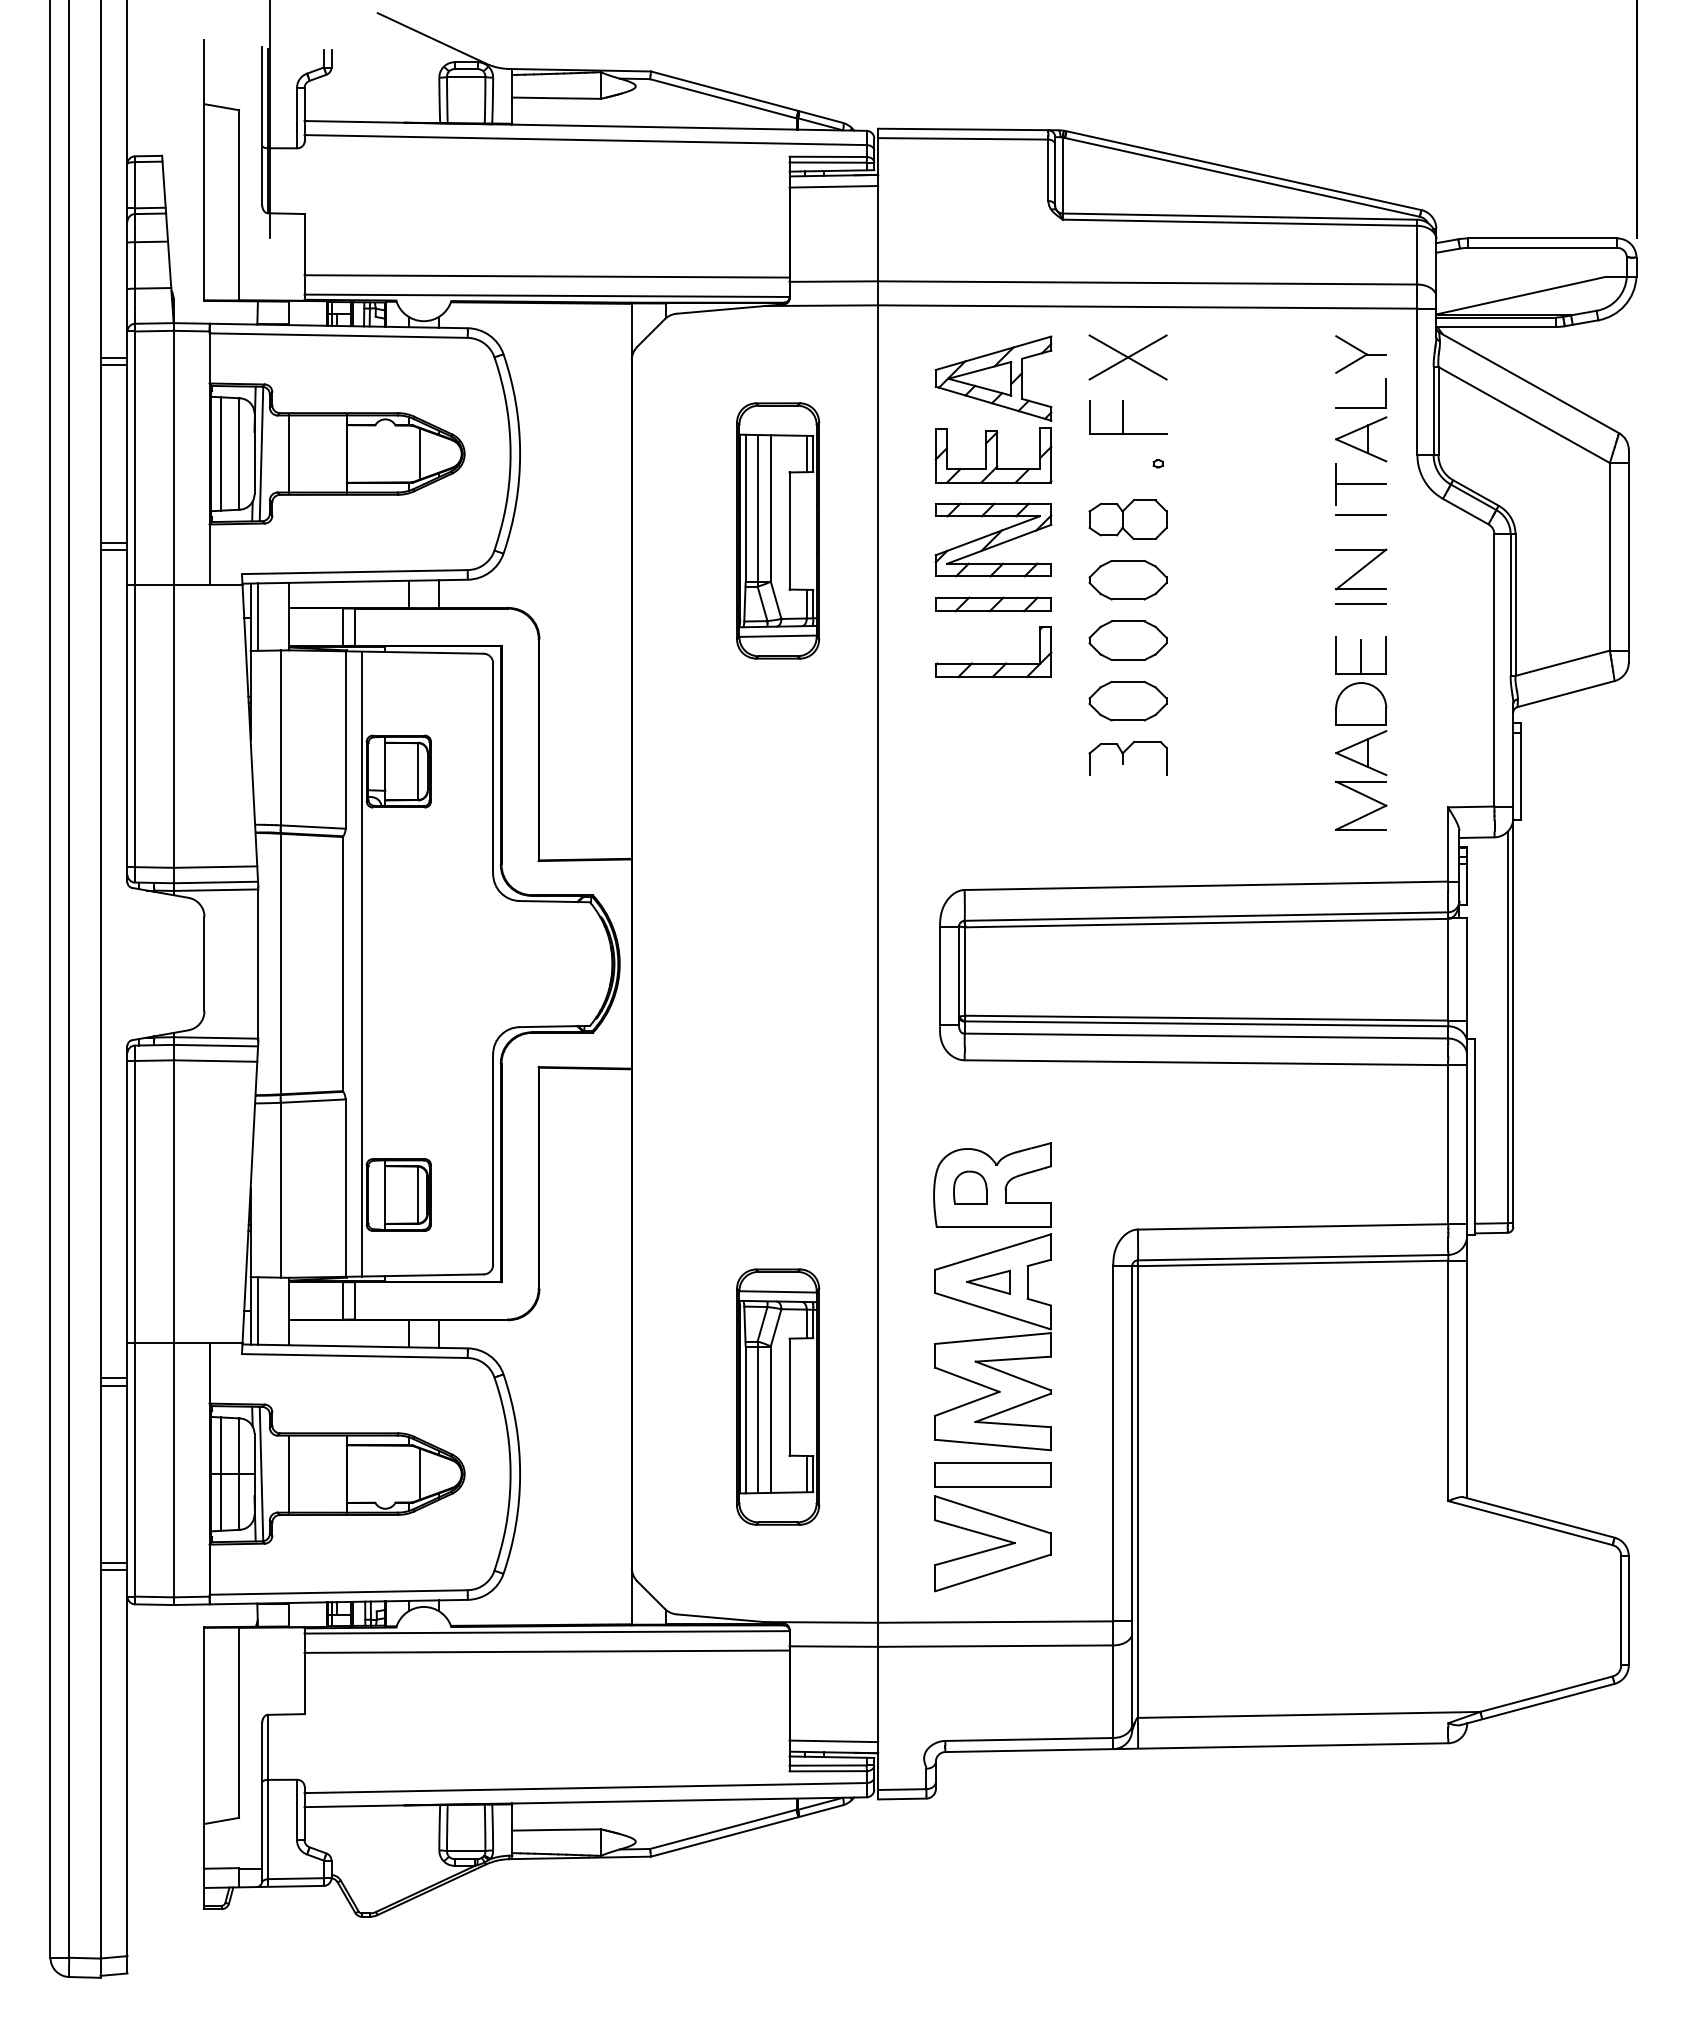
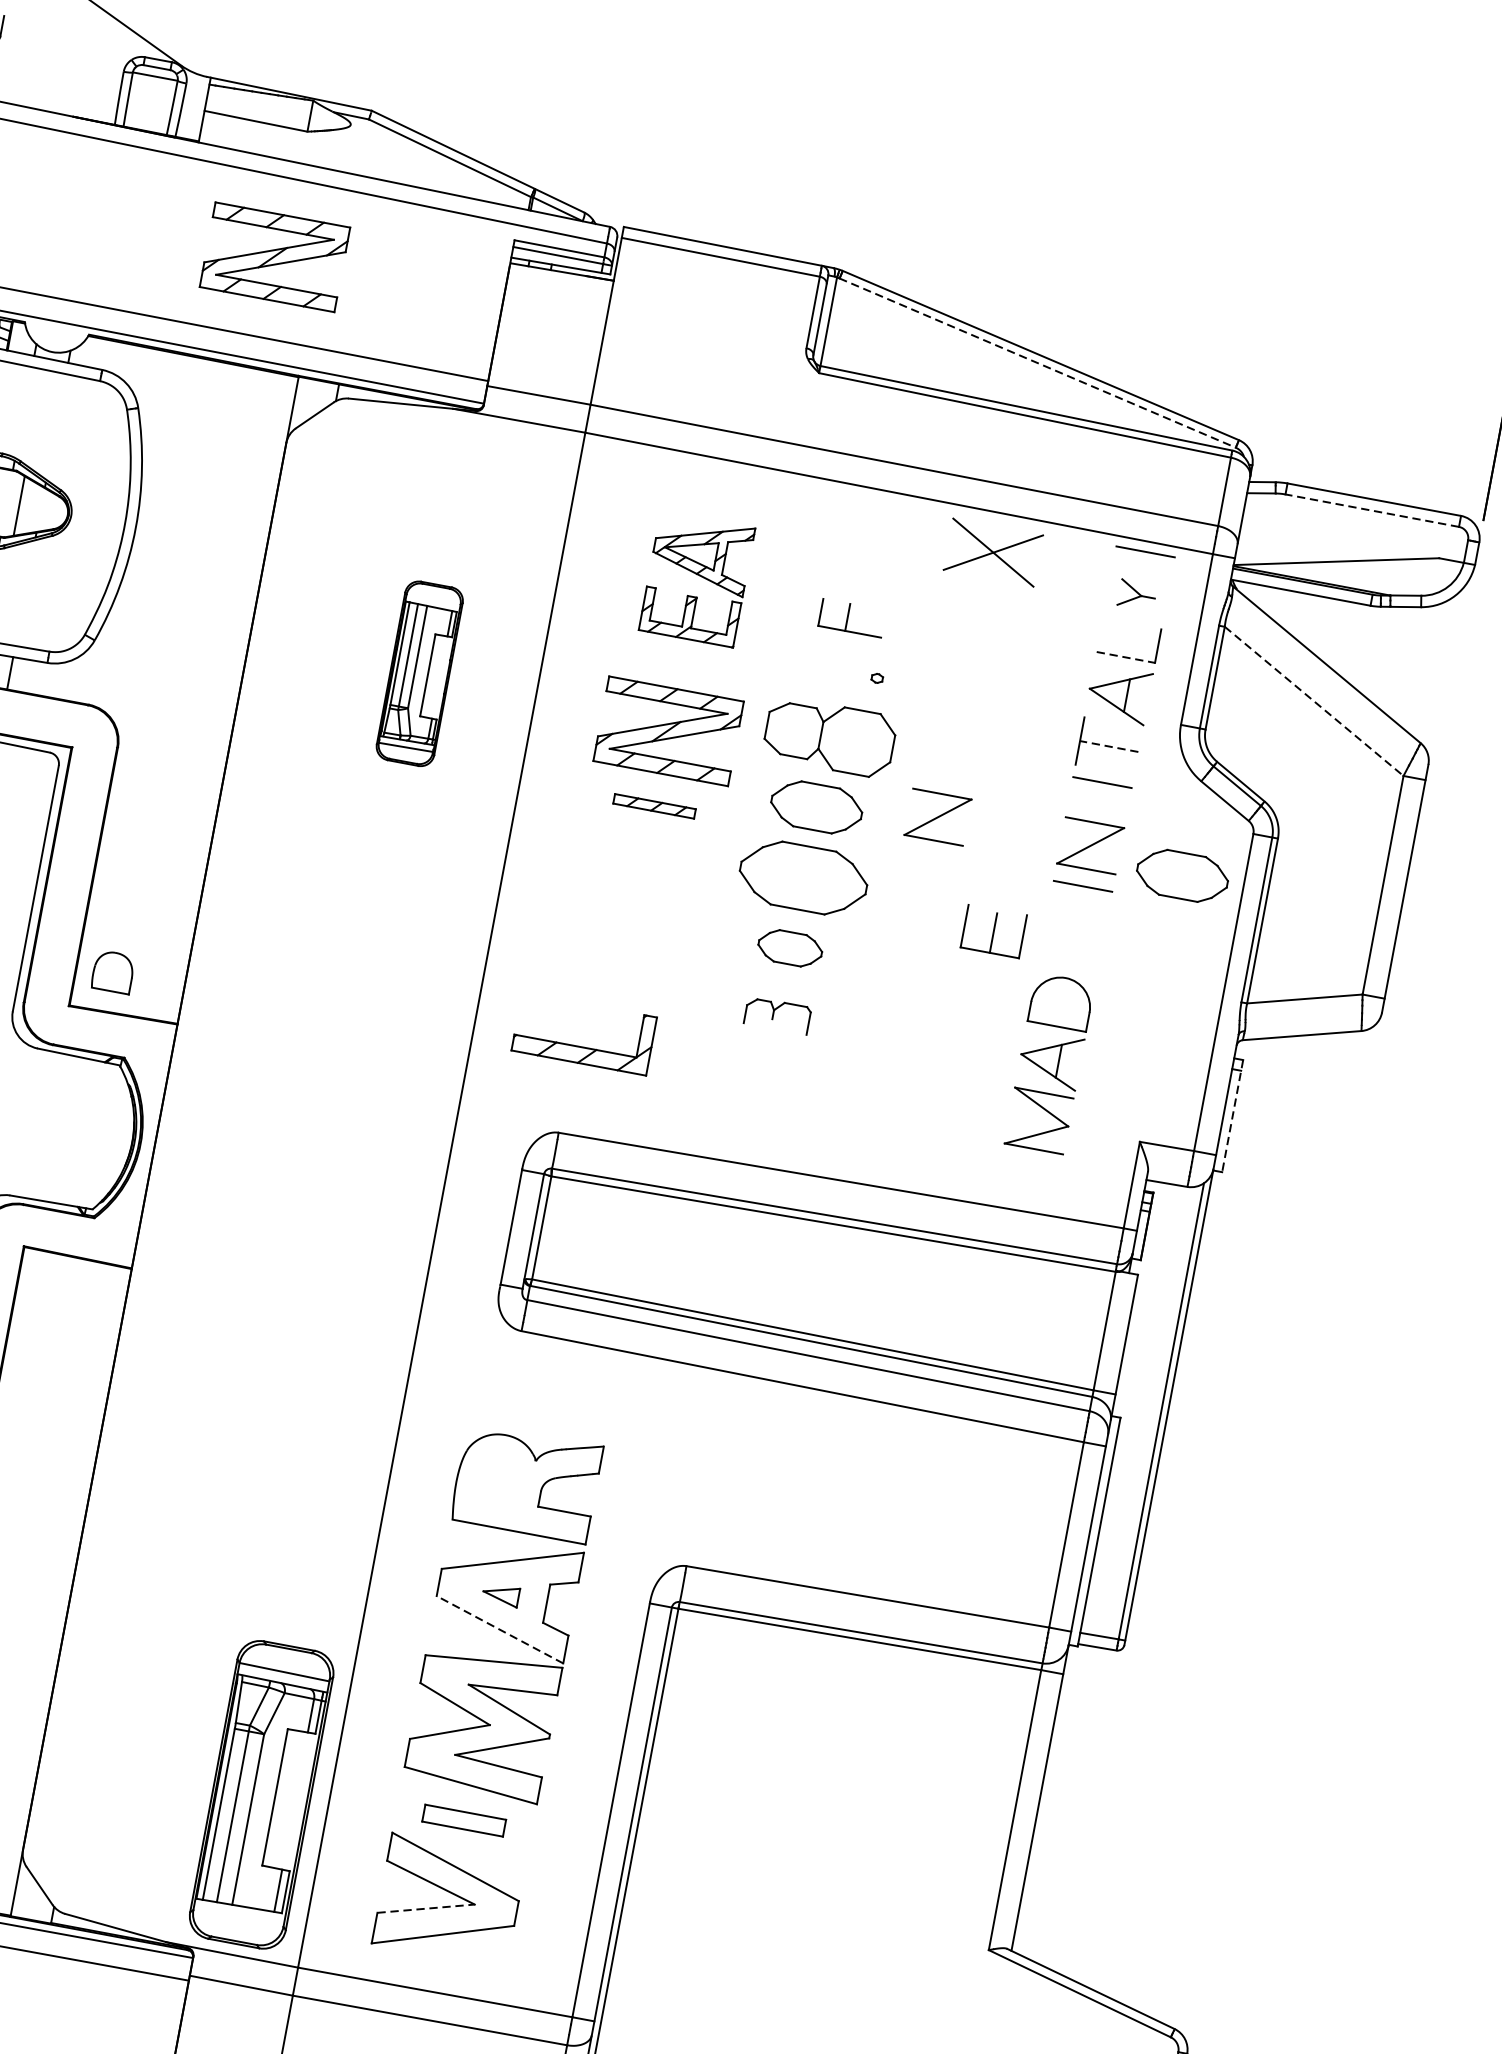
line: (1242, 177) -> (1037, 363), solid -> dashed
line: (833, 186) -> (559, 284), removed
part: (593, 207) -> (275, 256), added
line: (1542, 247) -> (1371, 510), solid -> dashed
line: (1360, 316) -> (1144, 550), added
part: (1360, 354) -> (1136, 595), size x0.6
part: (1127, 357) -> (992, 552), moved
line: (1361, 407) -> (1126, 657), solid -> dashed
part: (993, 409) -> (697, 579), size x0.7
line: (1524, 415) -> (1314, 701), solid -> dashed
part: (1128, 417) -> (852, 617), size x0.7
line: (1360, 484) -> (1108, 746), solid -> dashed
part: (1127, 519) -> (829, 736), size x1.4
part: (778, 530) -> (420, 673), size x0.6
part: (1230, 569) -> (938, 817), added
part: (1441, 579) -> (1181, 874), added
part: (993, 604) -> (654, 806), size x0.6
part: (1127, 640) -> (802, 877), size x1.4
part: (1360, 655) -> (992, 931), moved
part: (993, 663) -> (581, 1047), moved
part: (1127, 700) -> (789, 947), size x0.7
part: (1127, 758) -> (777, 1015), size x0.7
line: (1521, 772) -> (1233, 1117), solid -> dashed
part: (970, 1187) -> (113, 971), moved
part: (988, 1281) -> (501, 1594), size x0.7
line: (992, 1311) -> (499, 1629), solid -> dashed
part: (778, 1396) -> (262, 1794), moved
part: (992, 1474) -> (463, 1819), size x0.6
line: (975, 1553) -> (426, 1908), solid -> dashed

